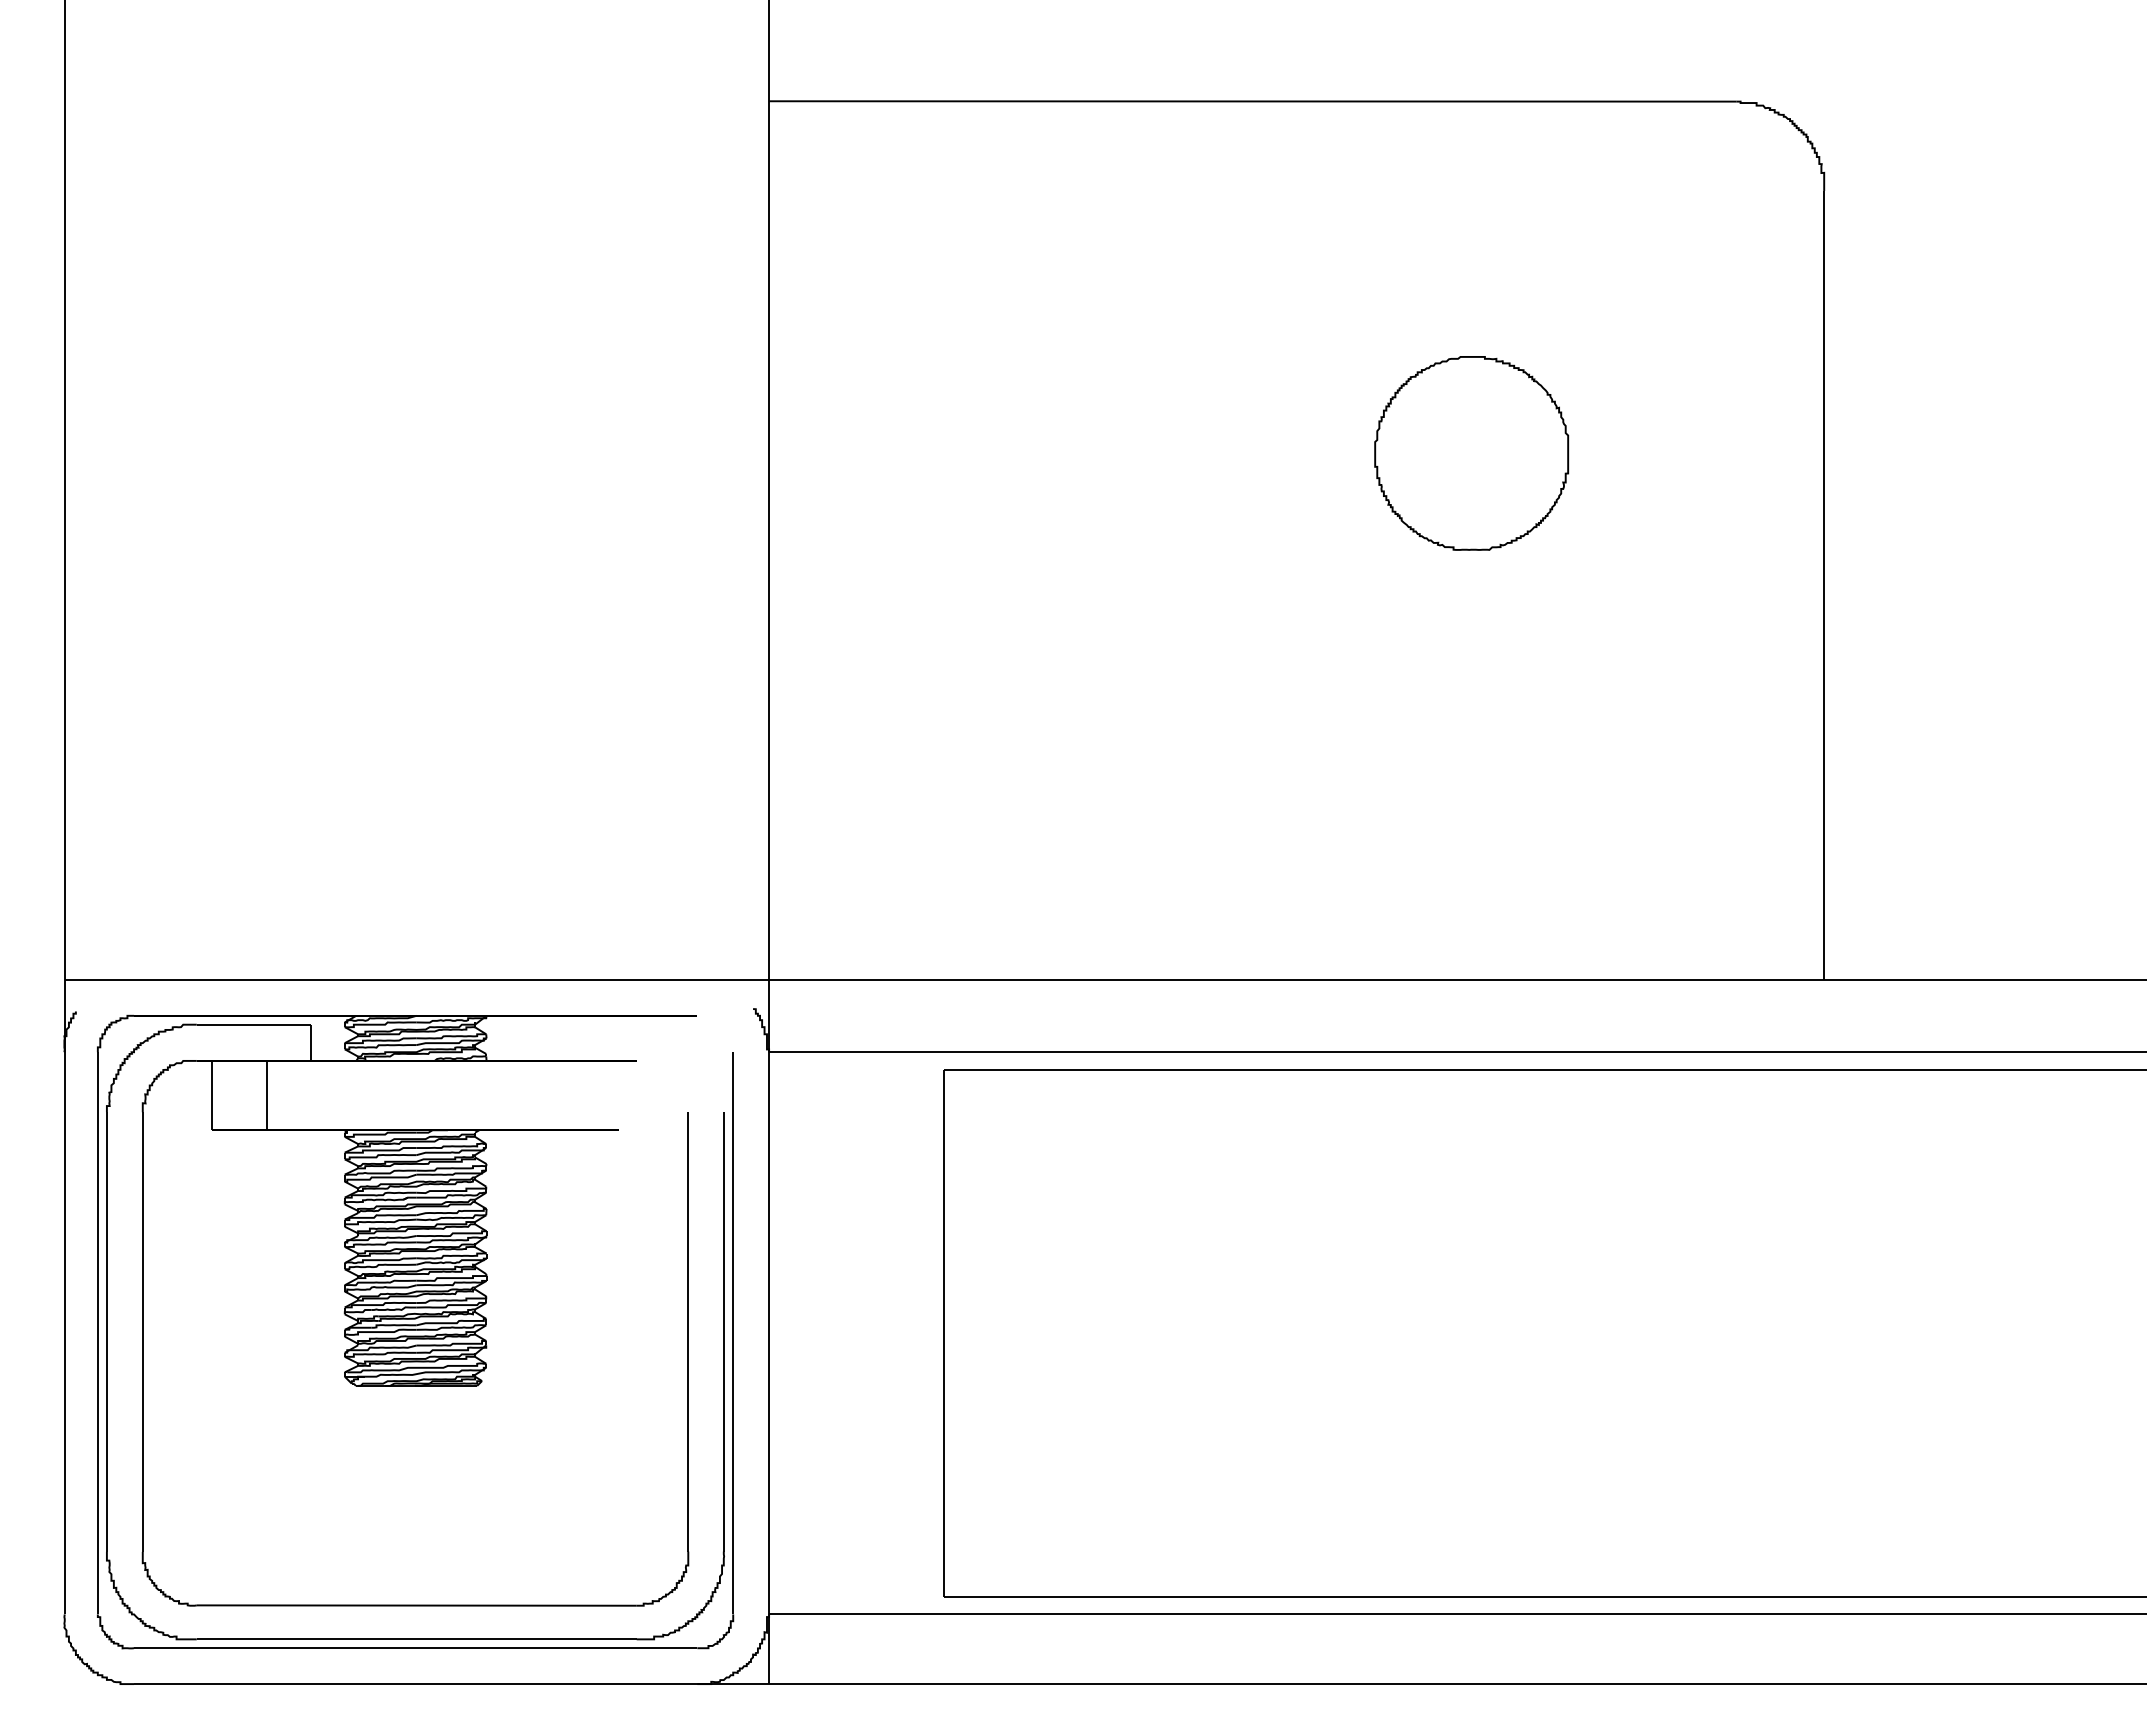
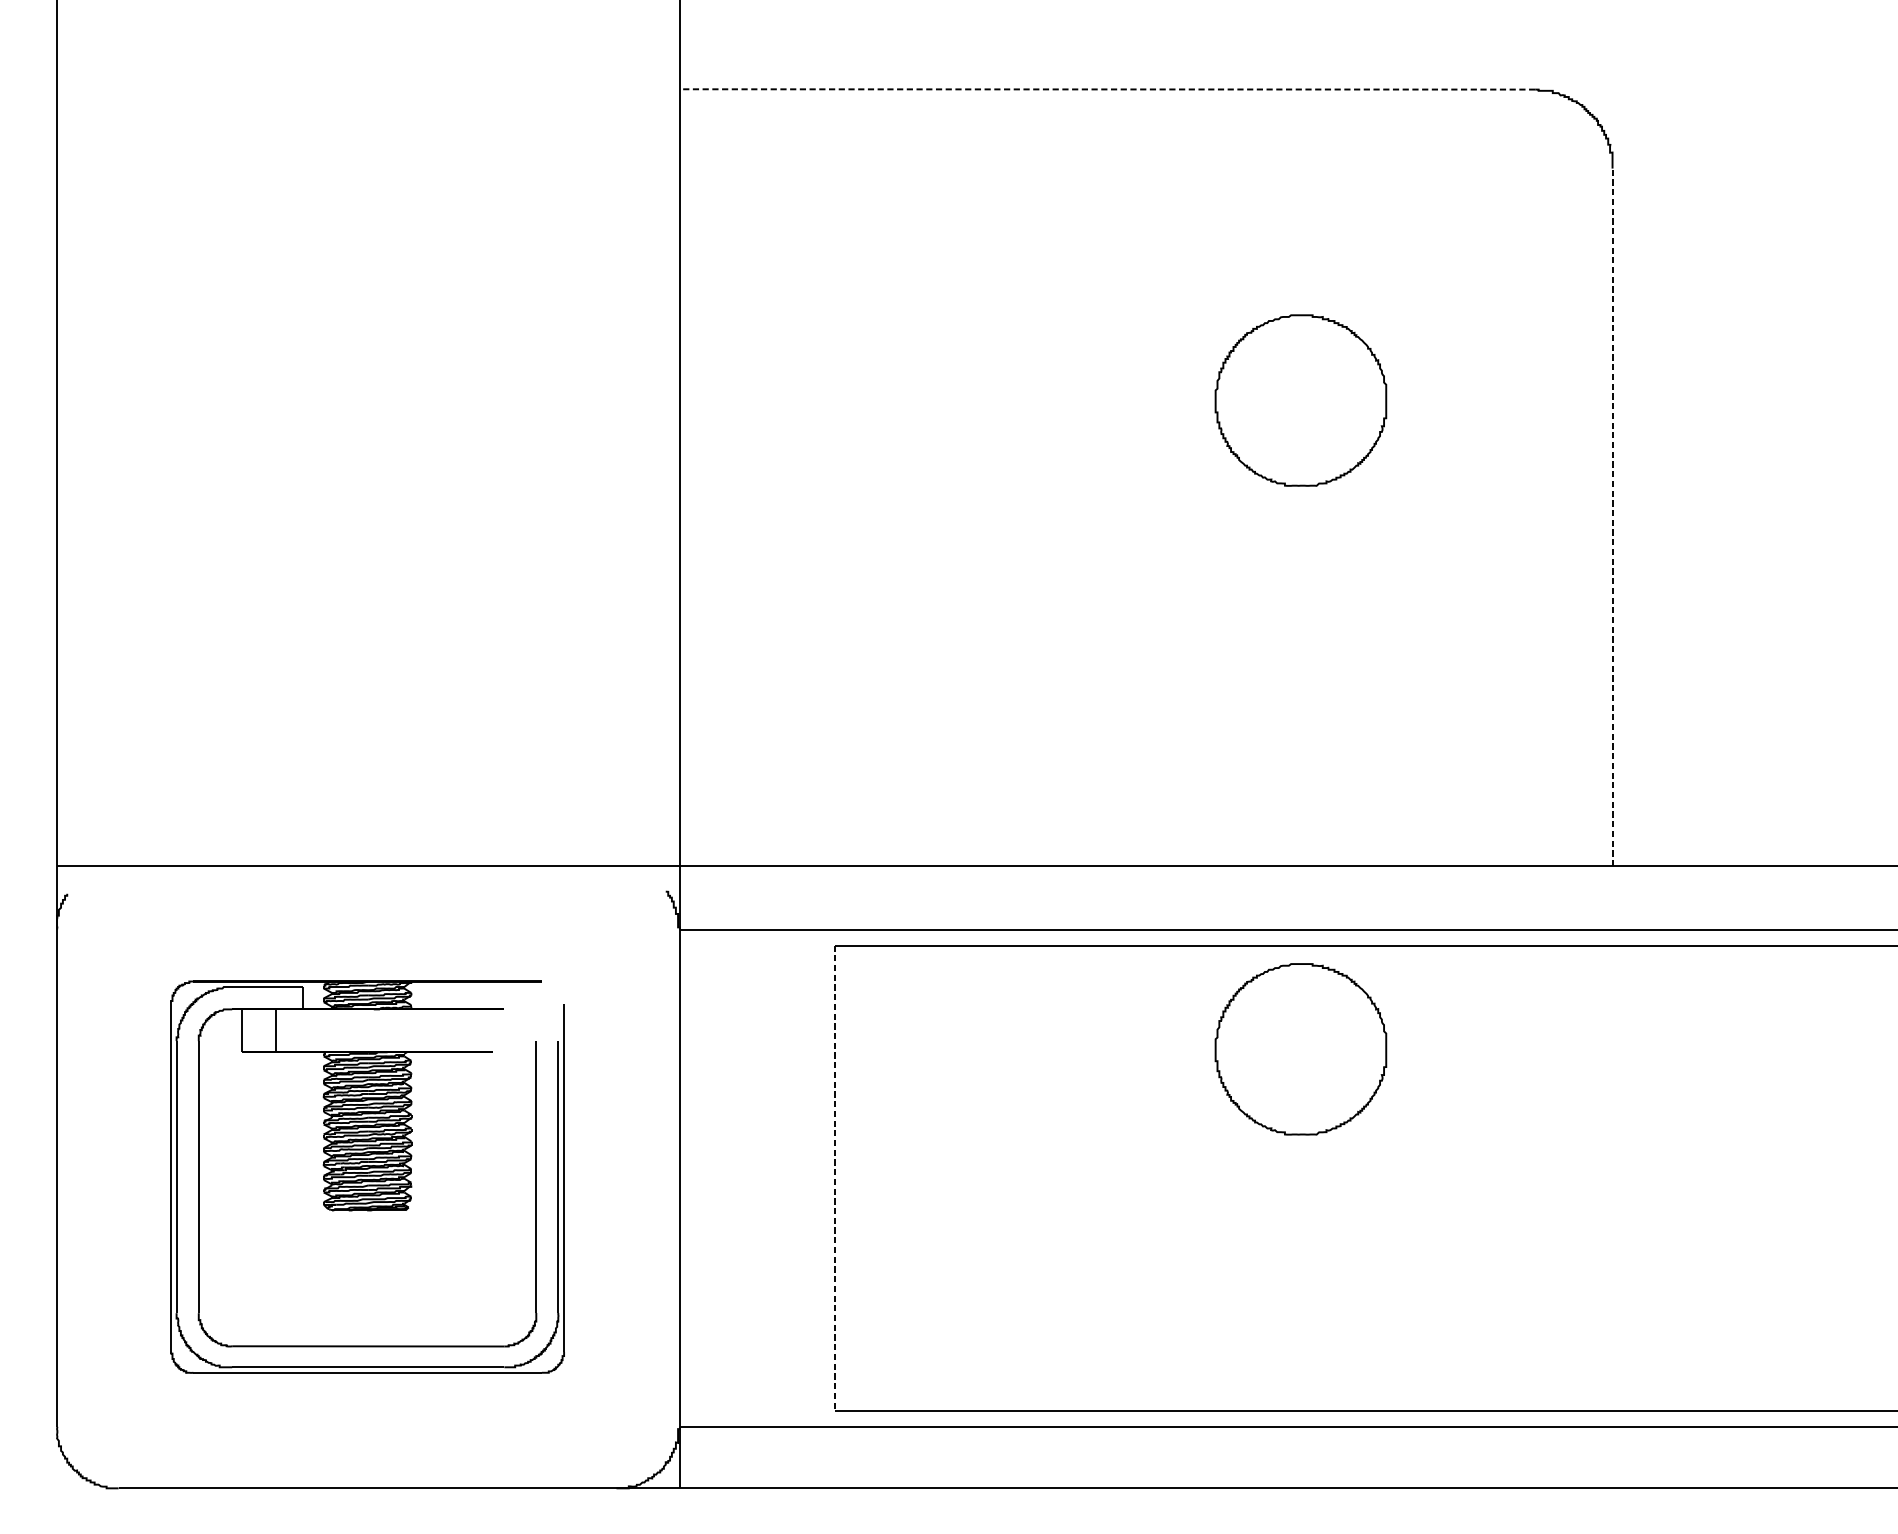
line: (1252, 101) -> (1107, 89), solid -> dashed
line: (1824, 585) -> (1612, 517), solid -> dashed
part: (1471, 1187) -> (1300, 1049), added
part: (415, 1331) -> (367, 1176), size x0.7
line: (943, 1333) -> (834, 1178), solid -> dashed

